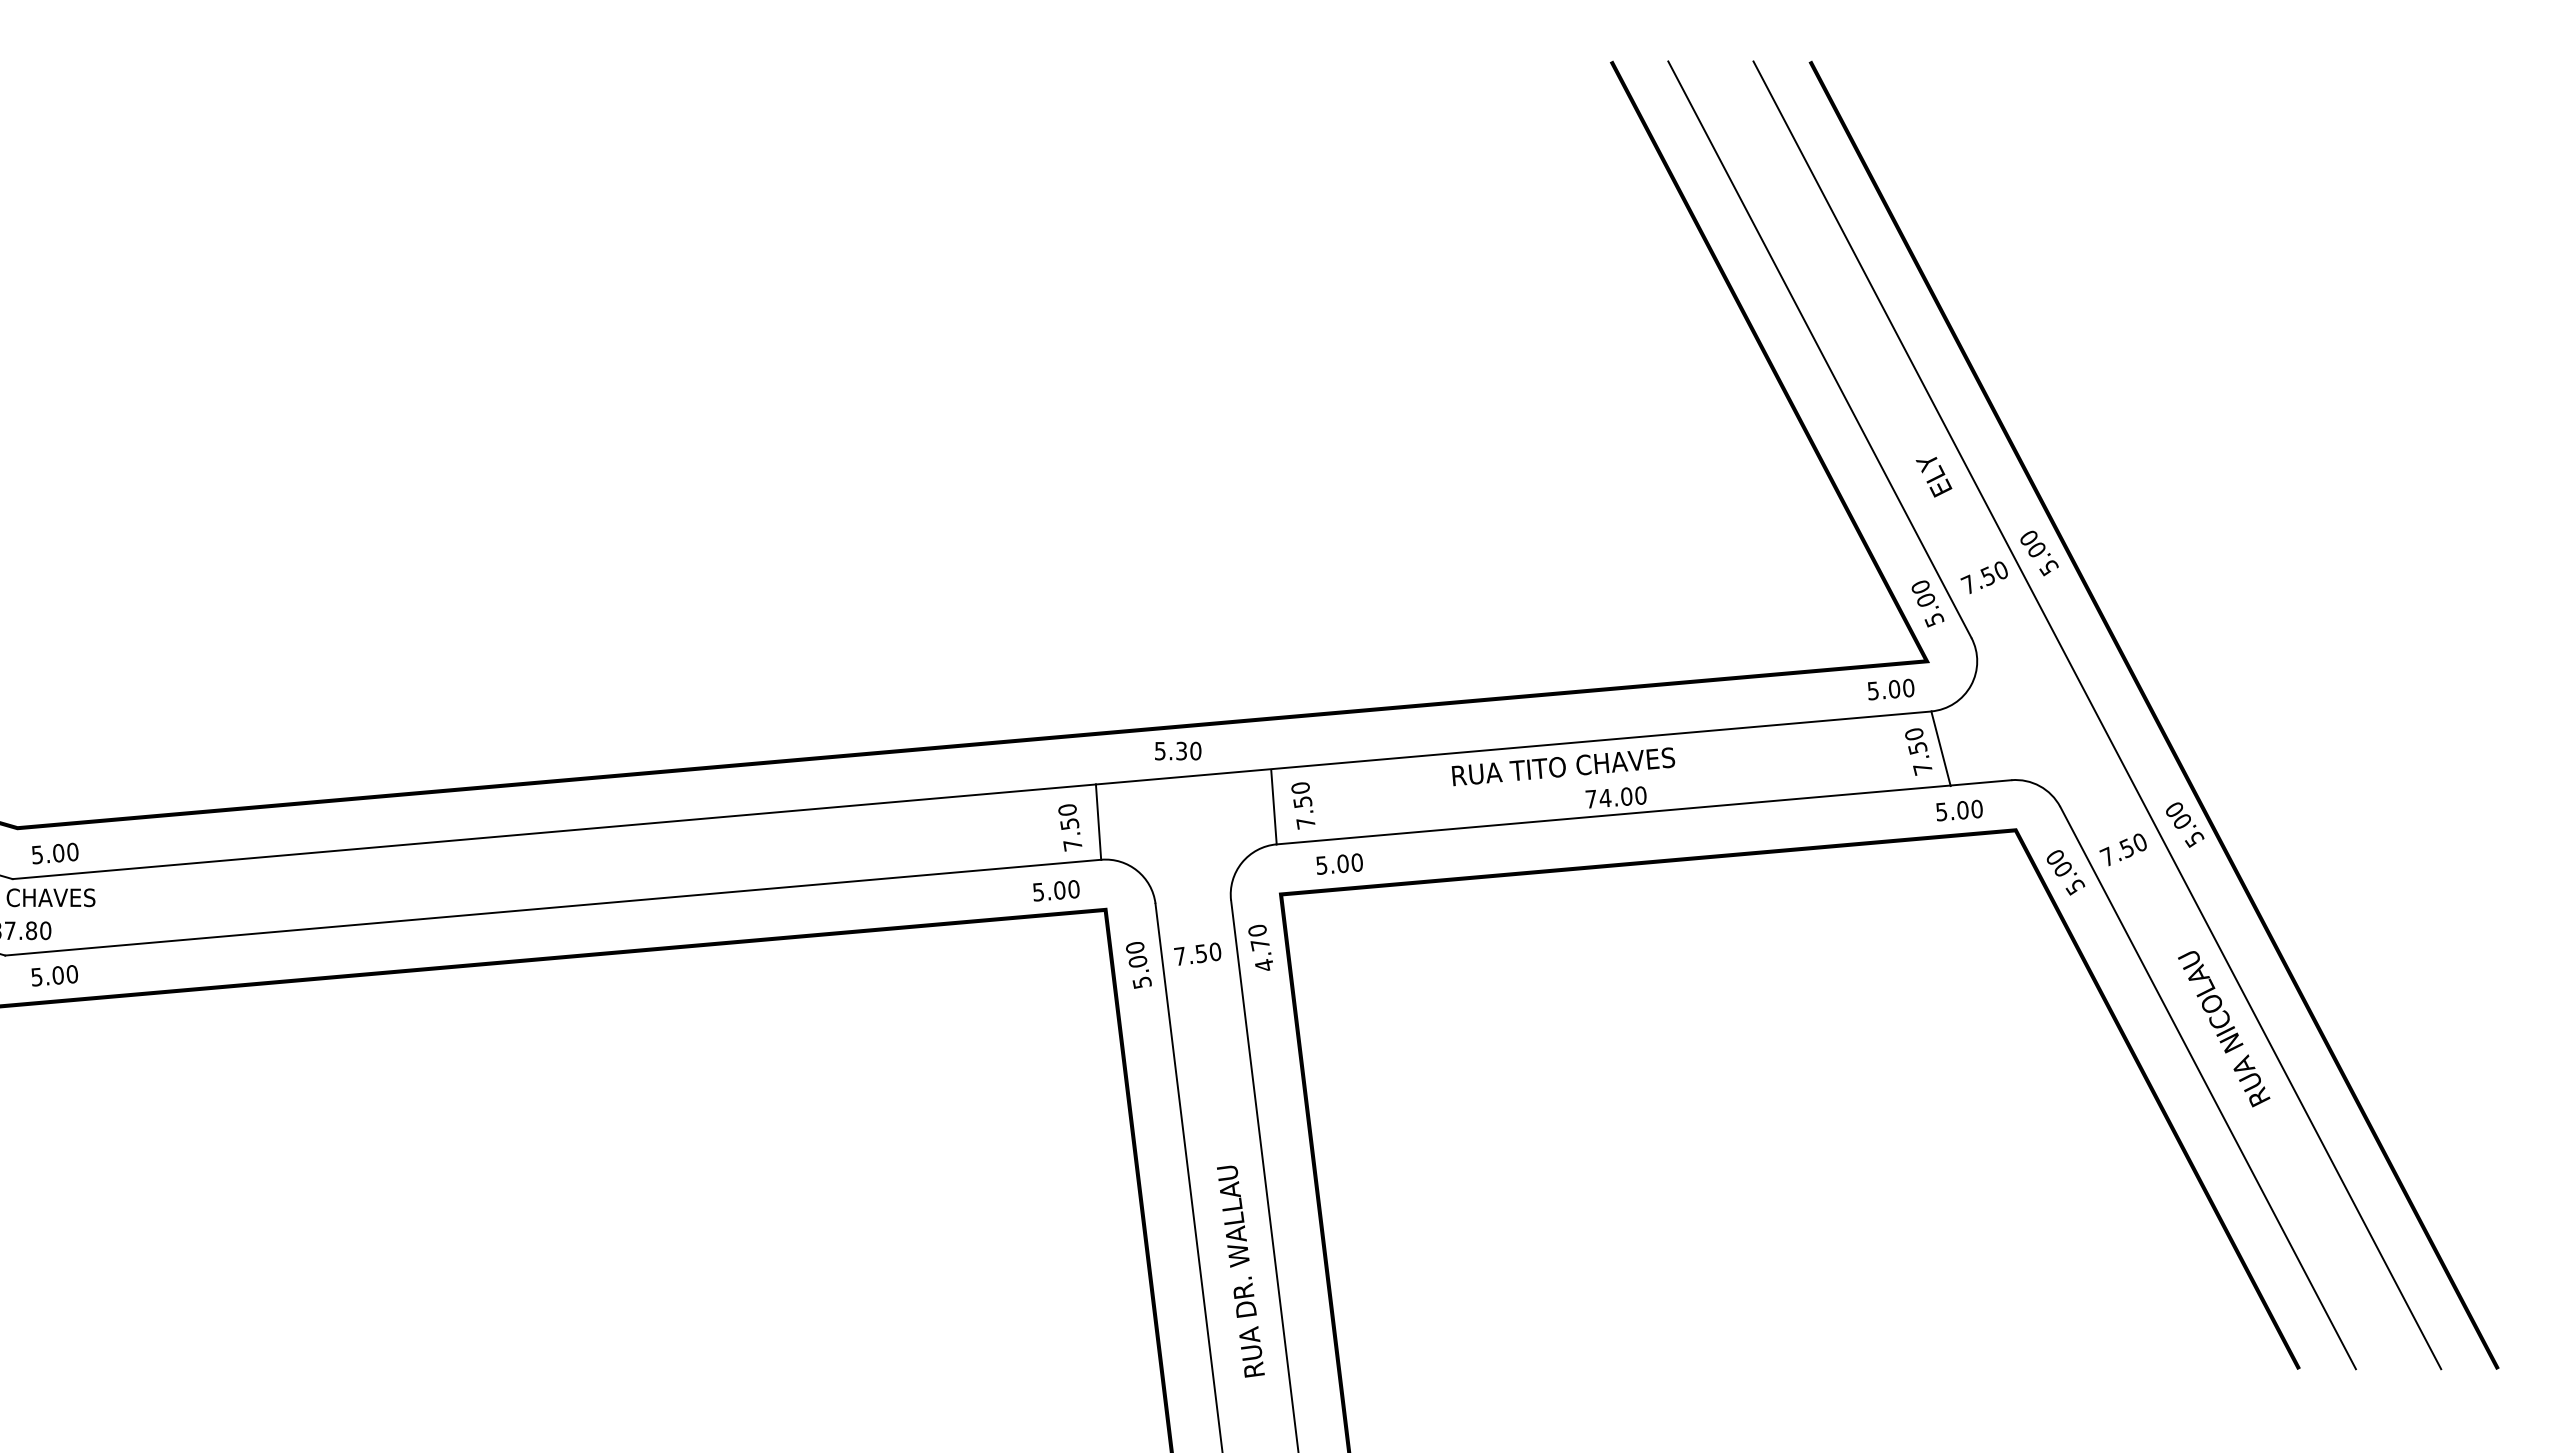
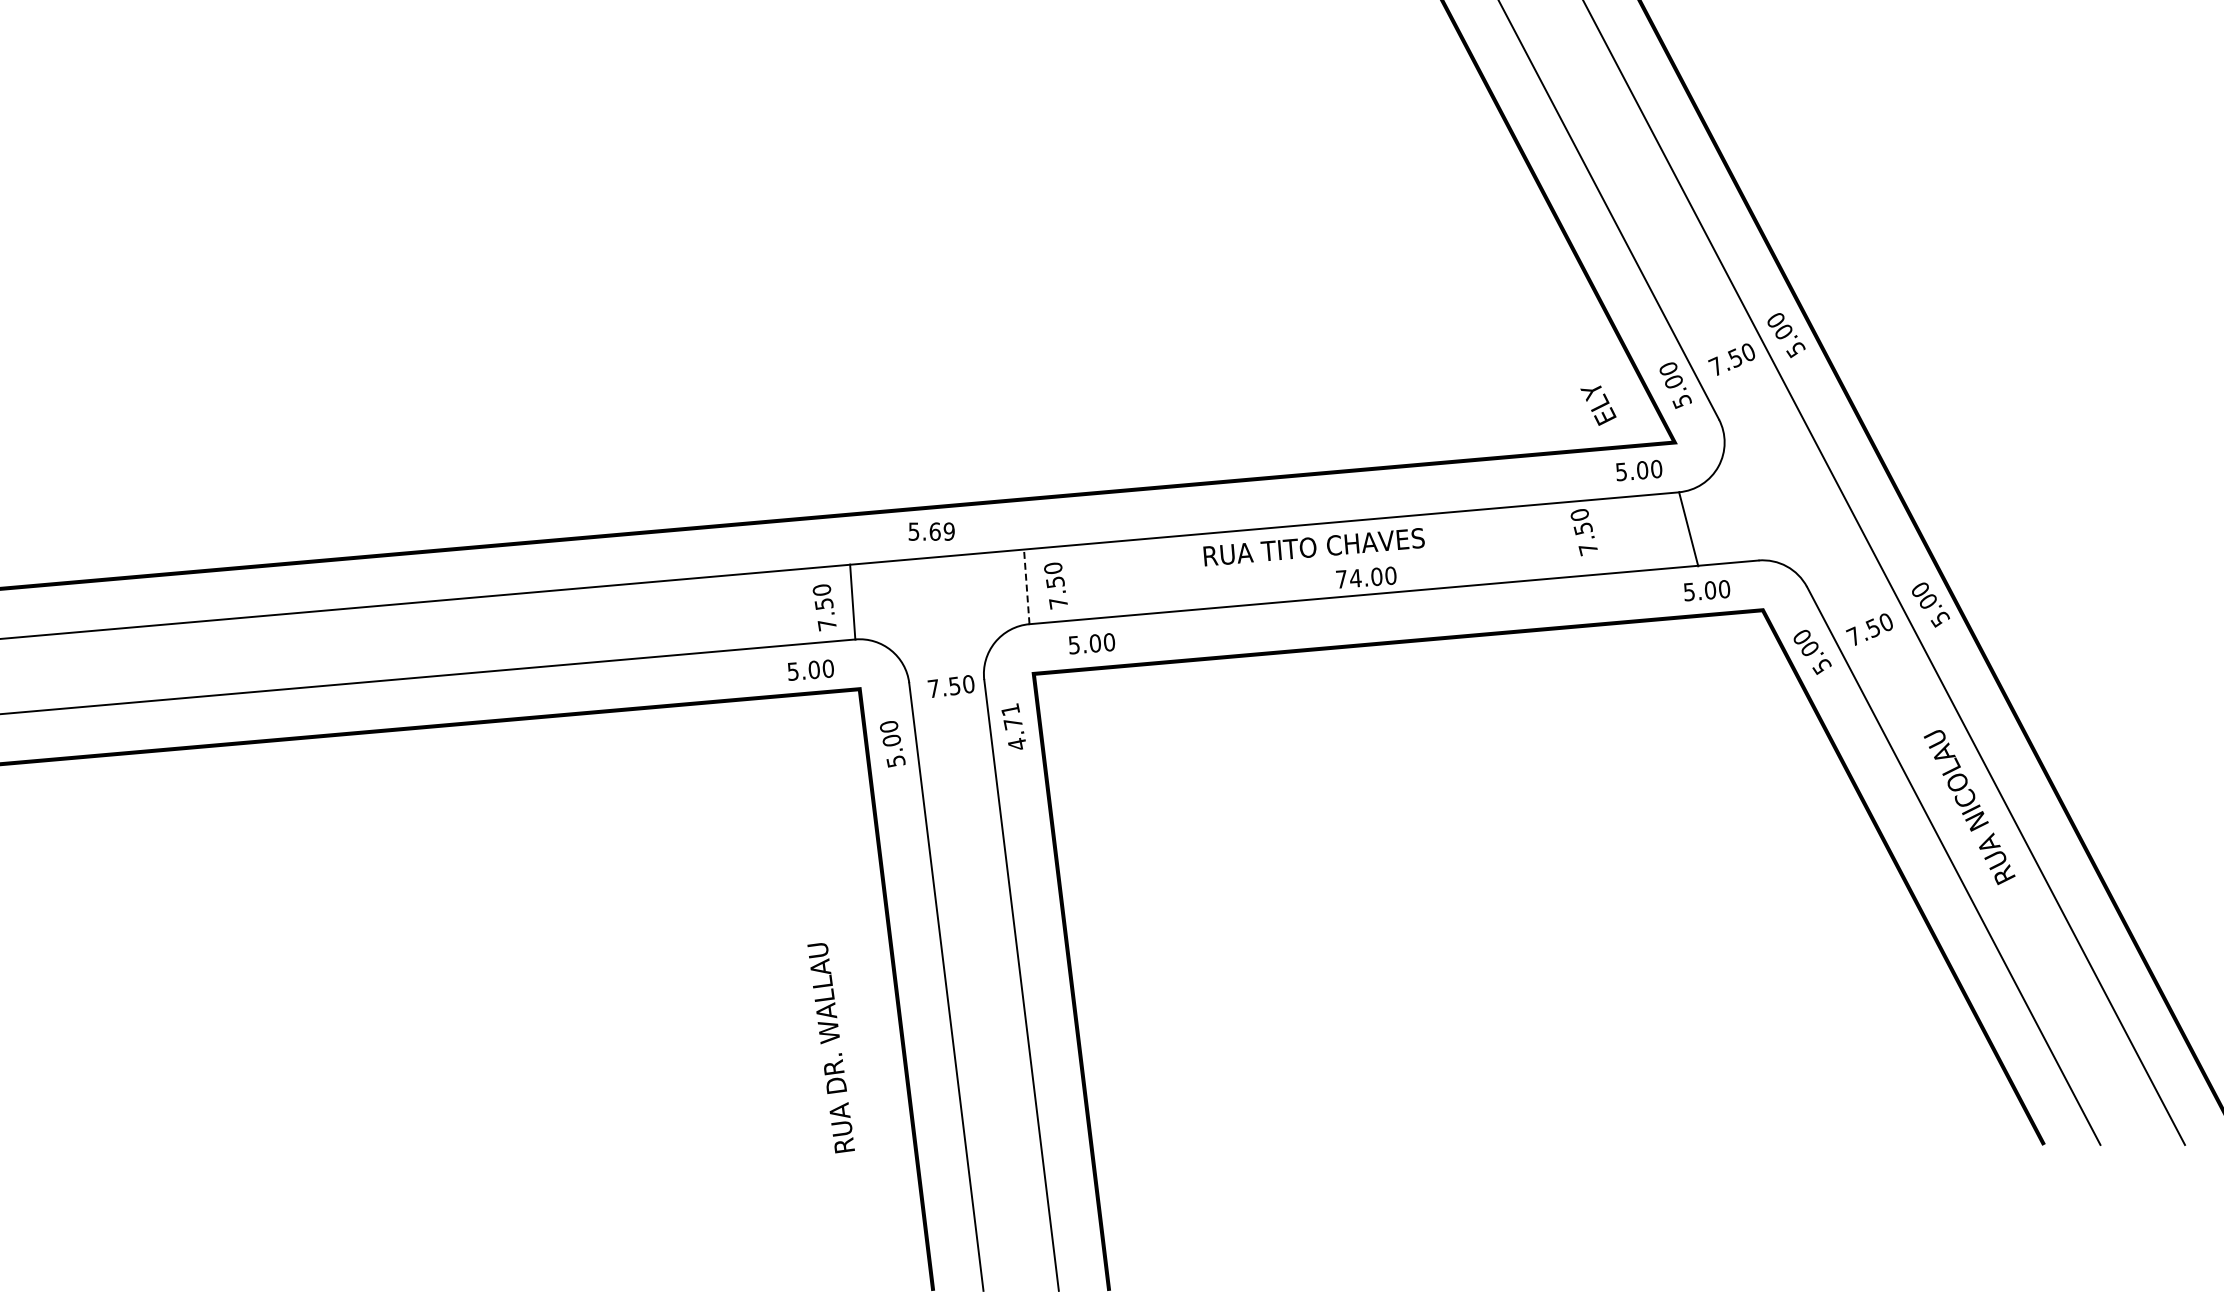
text: (1933, 477) -> (1597, 406), moved
text: (1188, 750) -> (941, 531), 5.30 -> 5.69
text: (1918, 751) -> (1584, 532), moved
line: (1273, 806) -> (1026, 586), solid -> dashed
text: (1257, 930) -> (1010, 709), 4.70 -> 4.71
text: (1197, 953) -> (950, 685), moved
text: (1240, 1271) -> (830, 1048), moved

